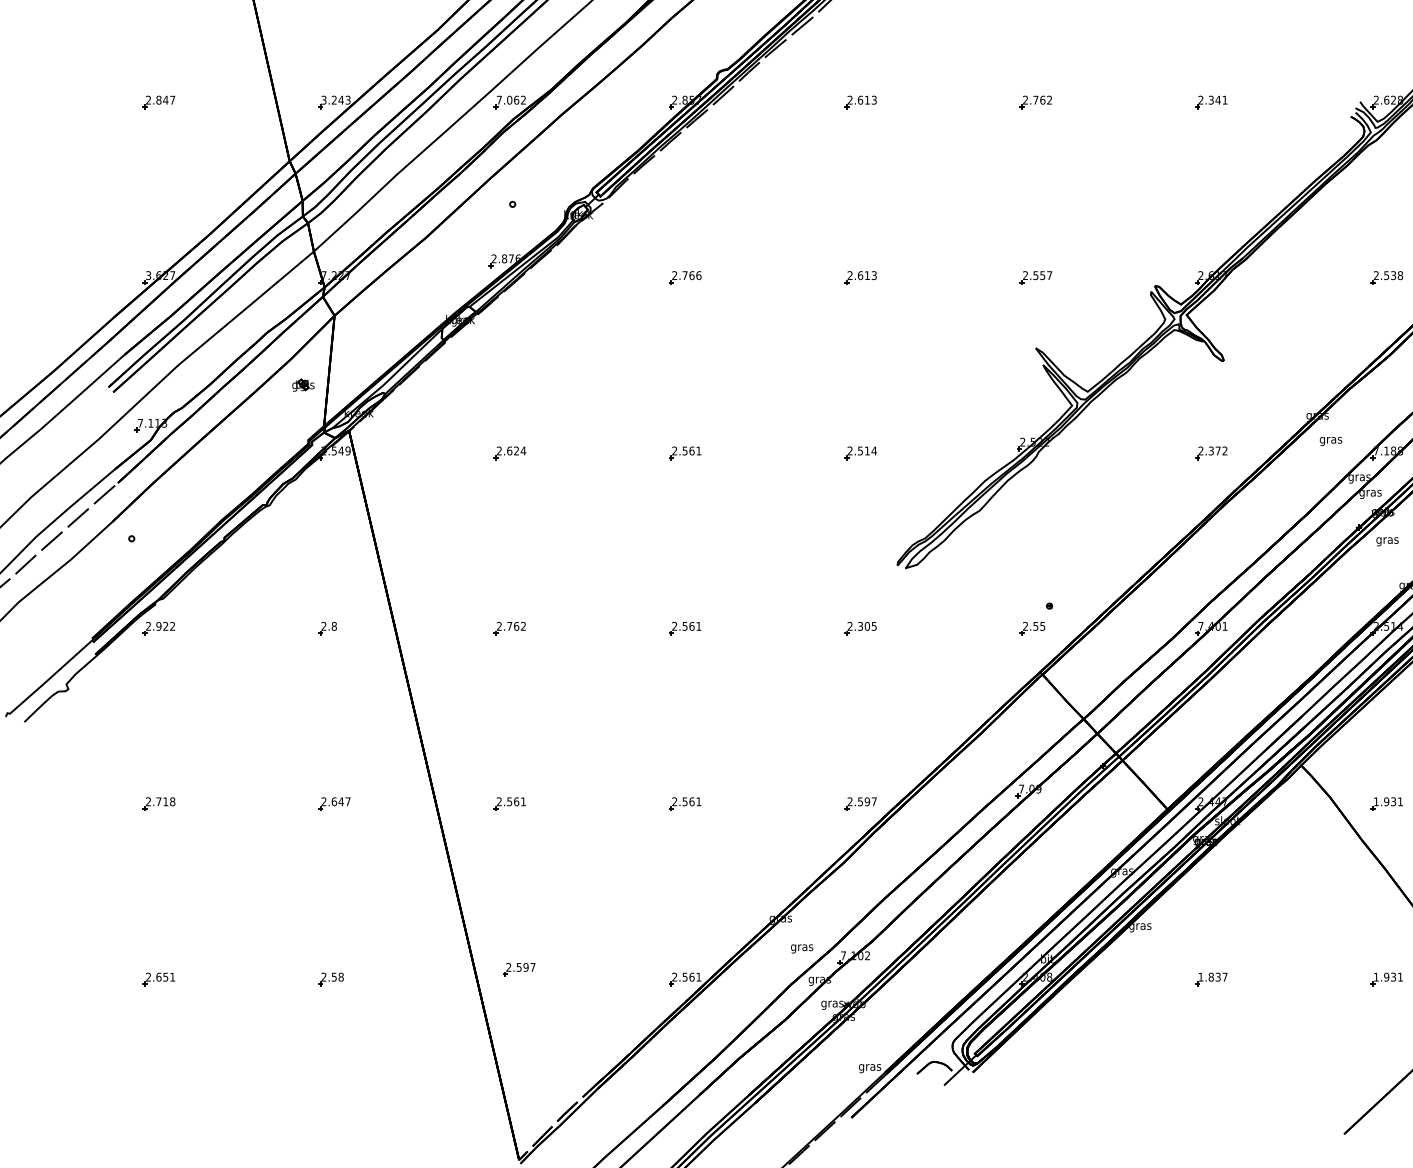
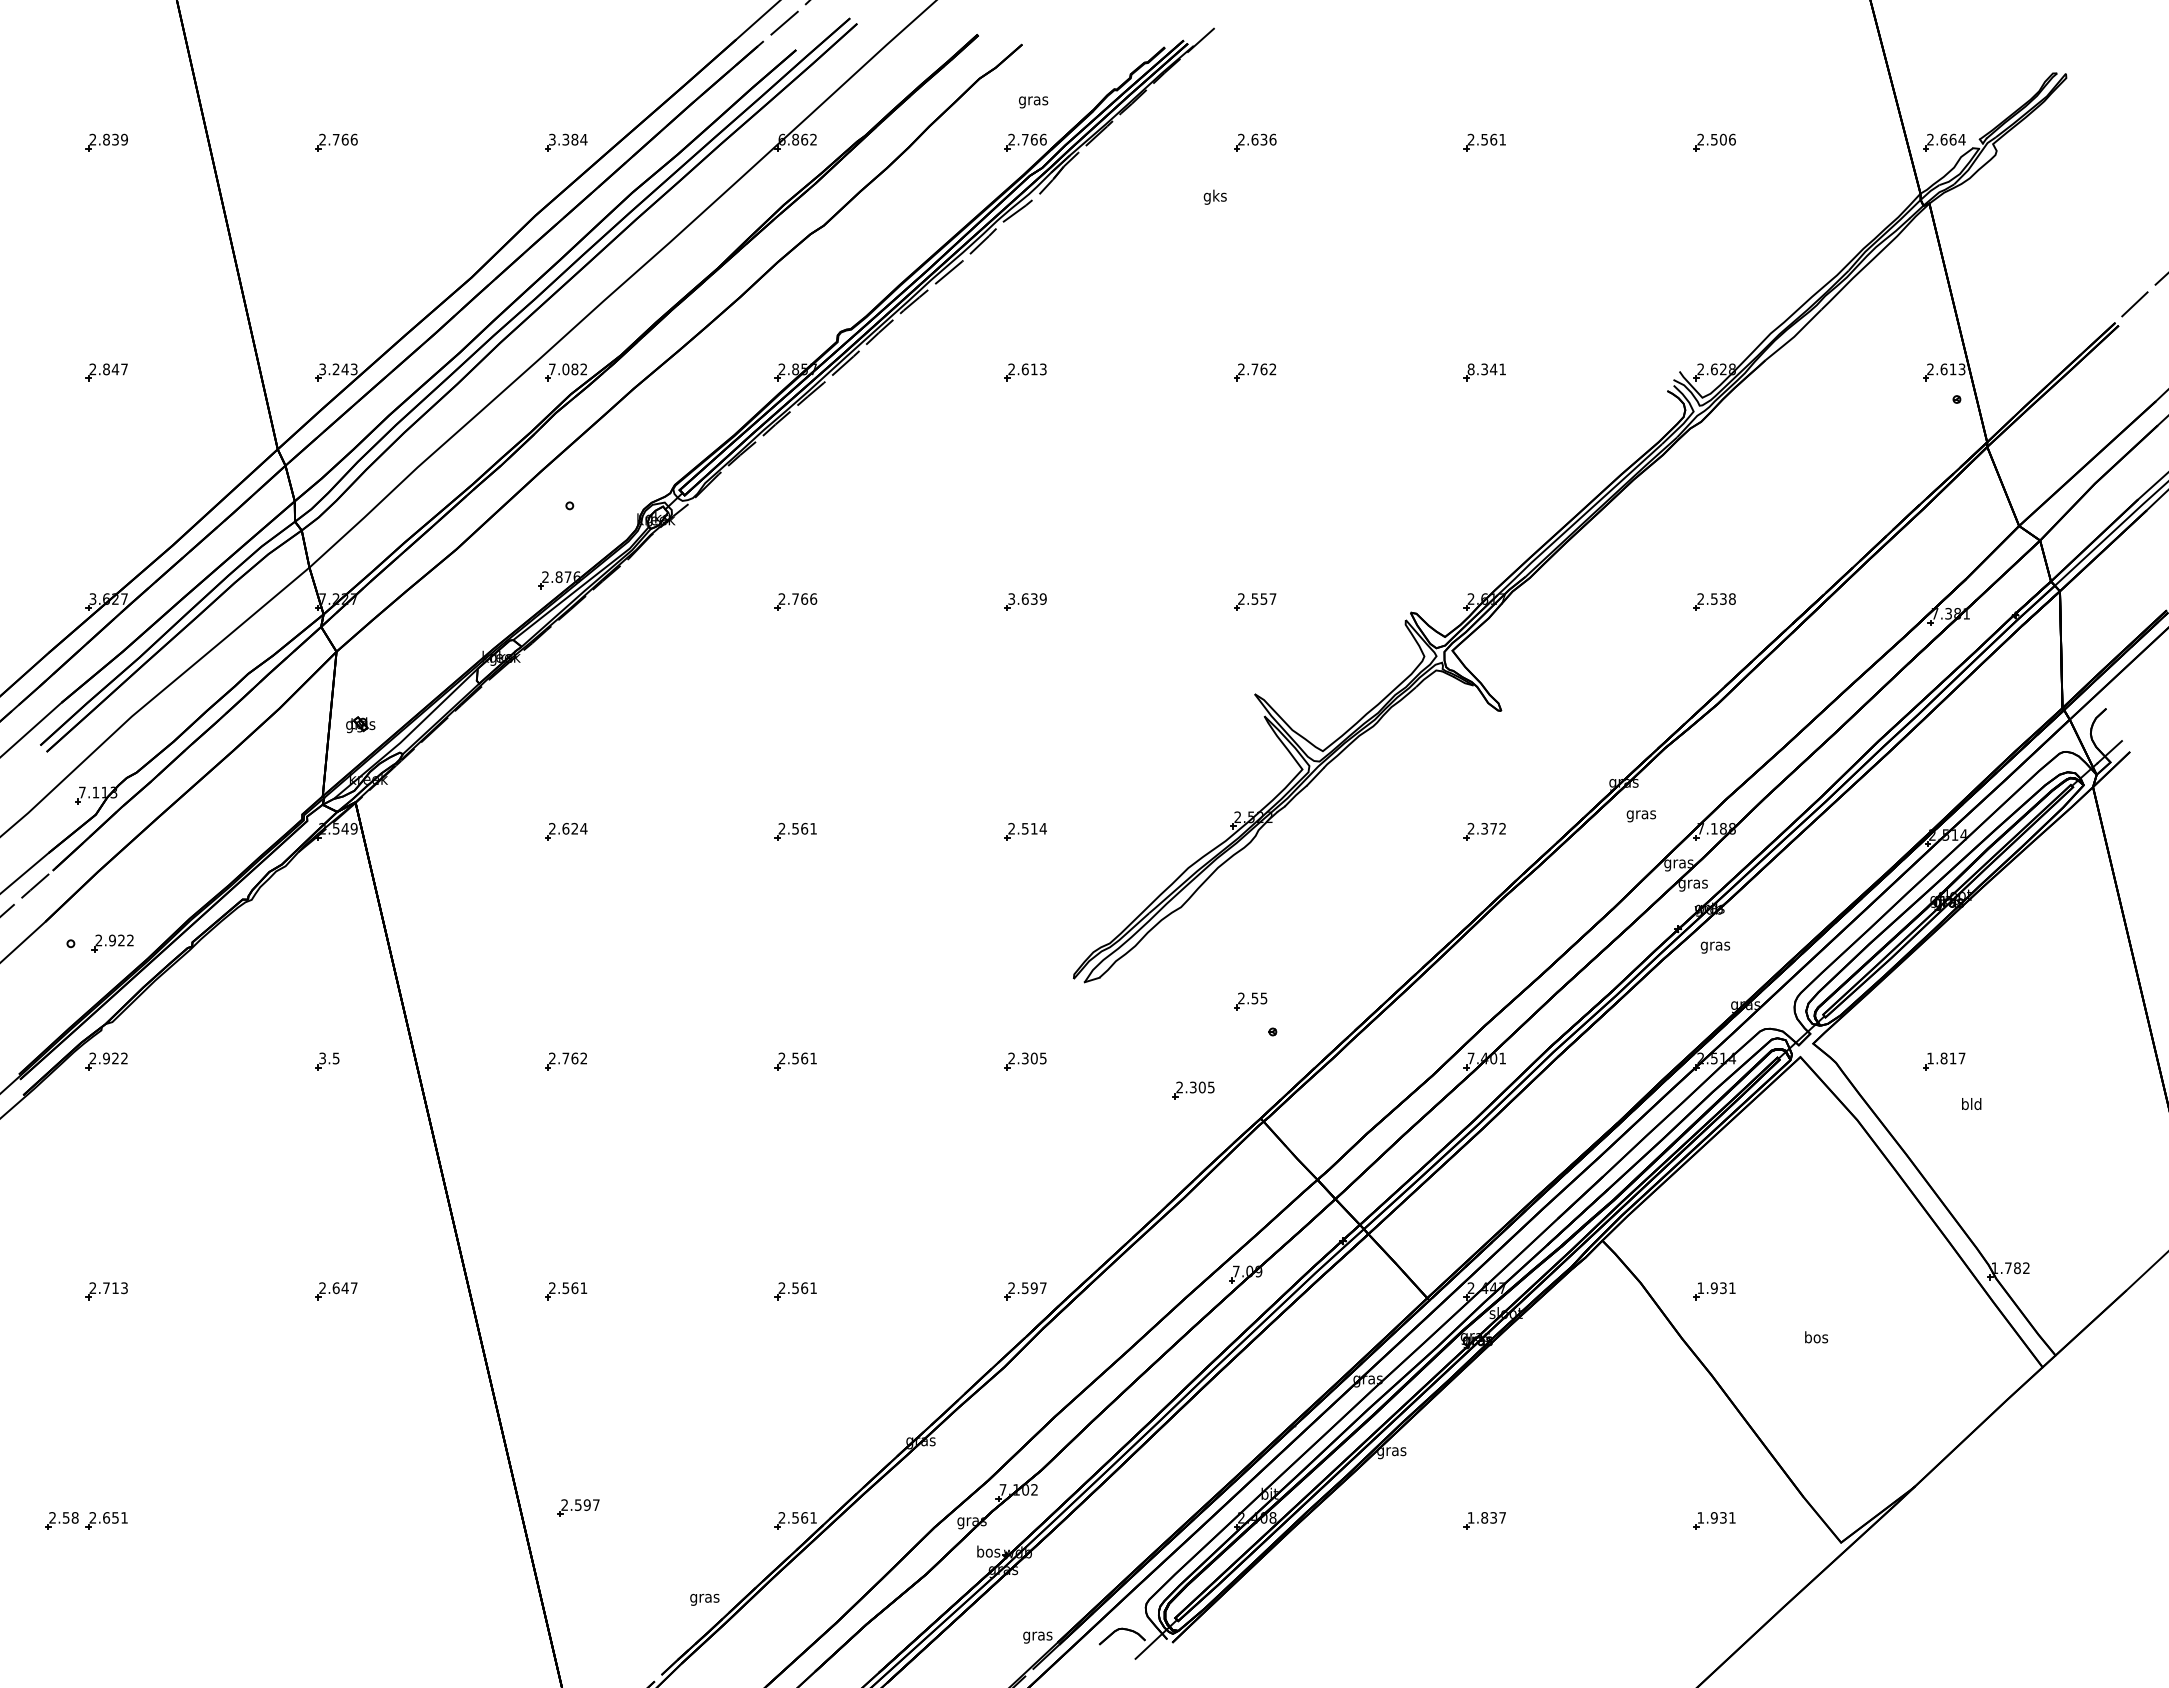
text: (516, 100) -> (574, 369), 7.062 -> 7.082
text: (1200, 100) -> (1470, 369), 2.341 -> 8.341
text: (862, 275) -> (1027, 598), 2.613 -> 3.639
part: (303, 385) -> (360, 724), moved
part: (163, 538) -> (112, 943), added
text: (329, 626) -> (329, 1058), 2.8 -> 3.5
part: (1032, 628) -> (1250, 1001), moved
part: (988, 650) -> (1193, 1090), added
text: (172, 802) -> (124, 1288), 2.718 -> 2.713
text: (801, 948) -> (704, 1599), moved
part: (330, 979) -> (61, 1520), moved
text: (831, 1003) -> (987, 1552), gras -> bos

